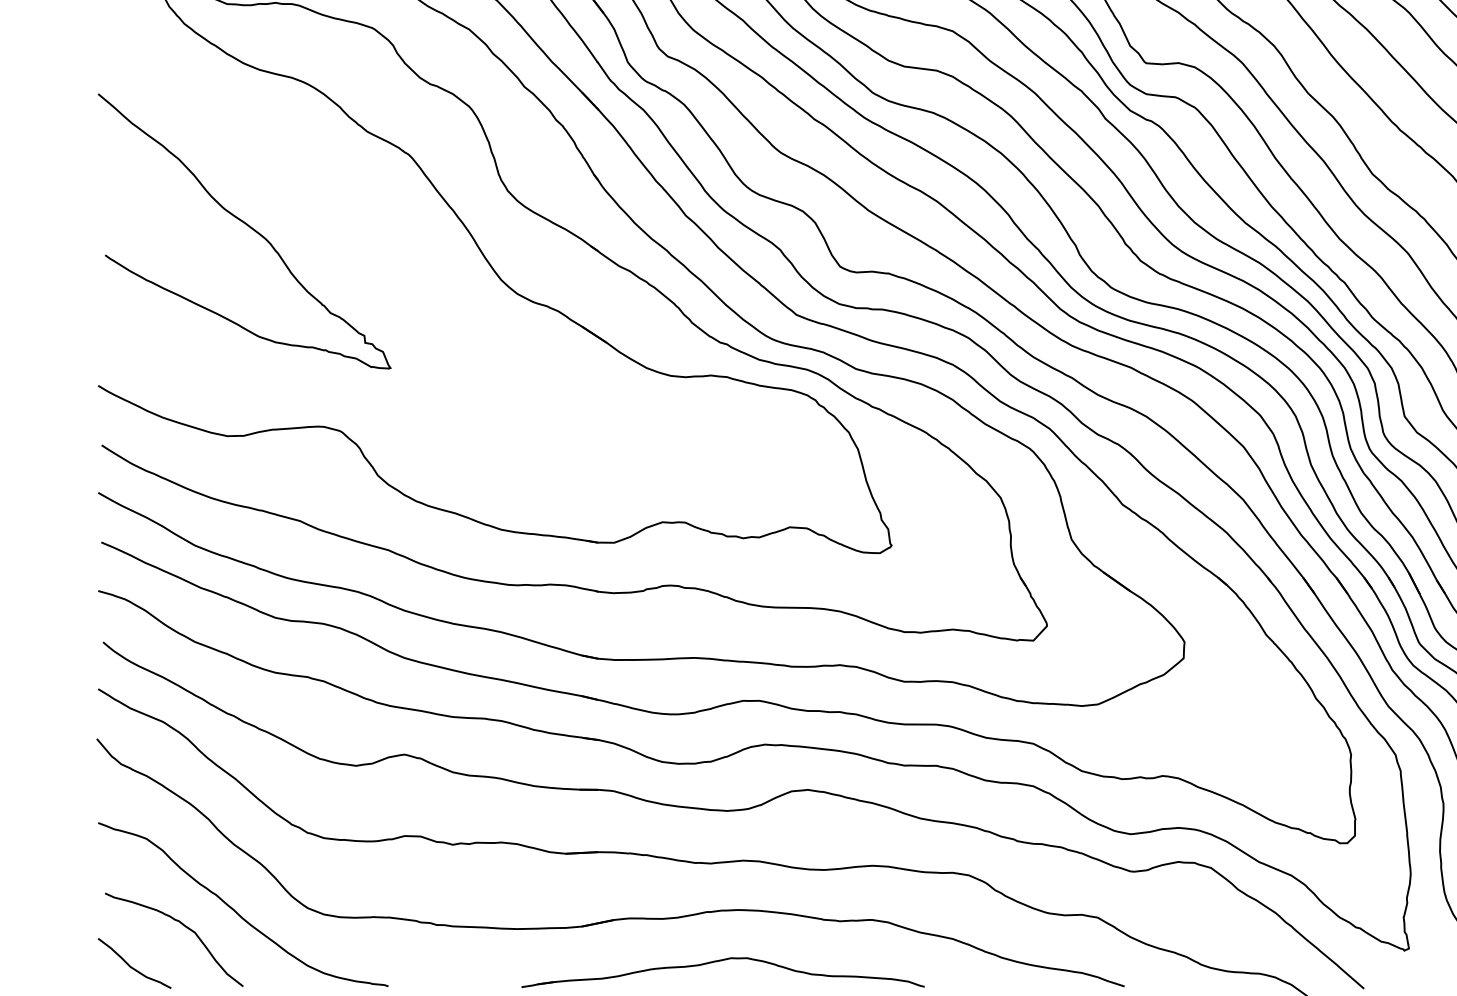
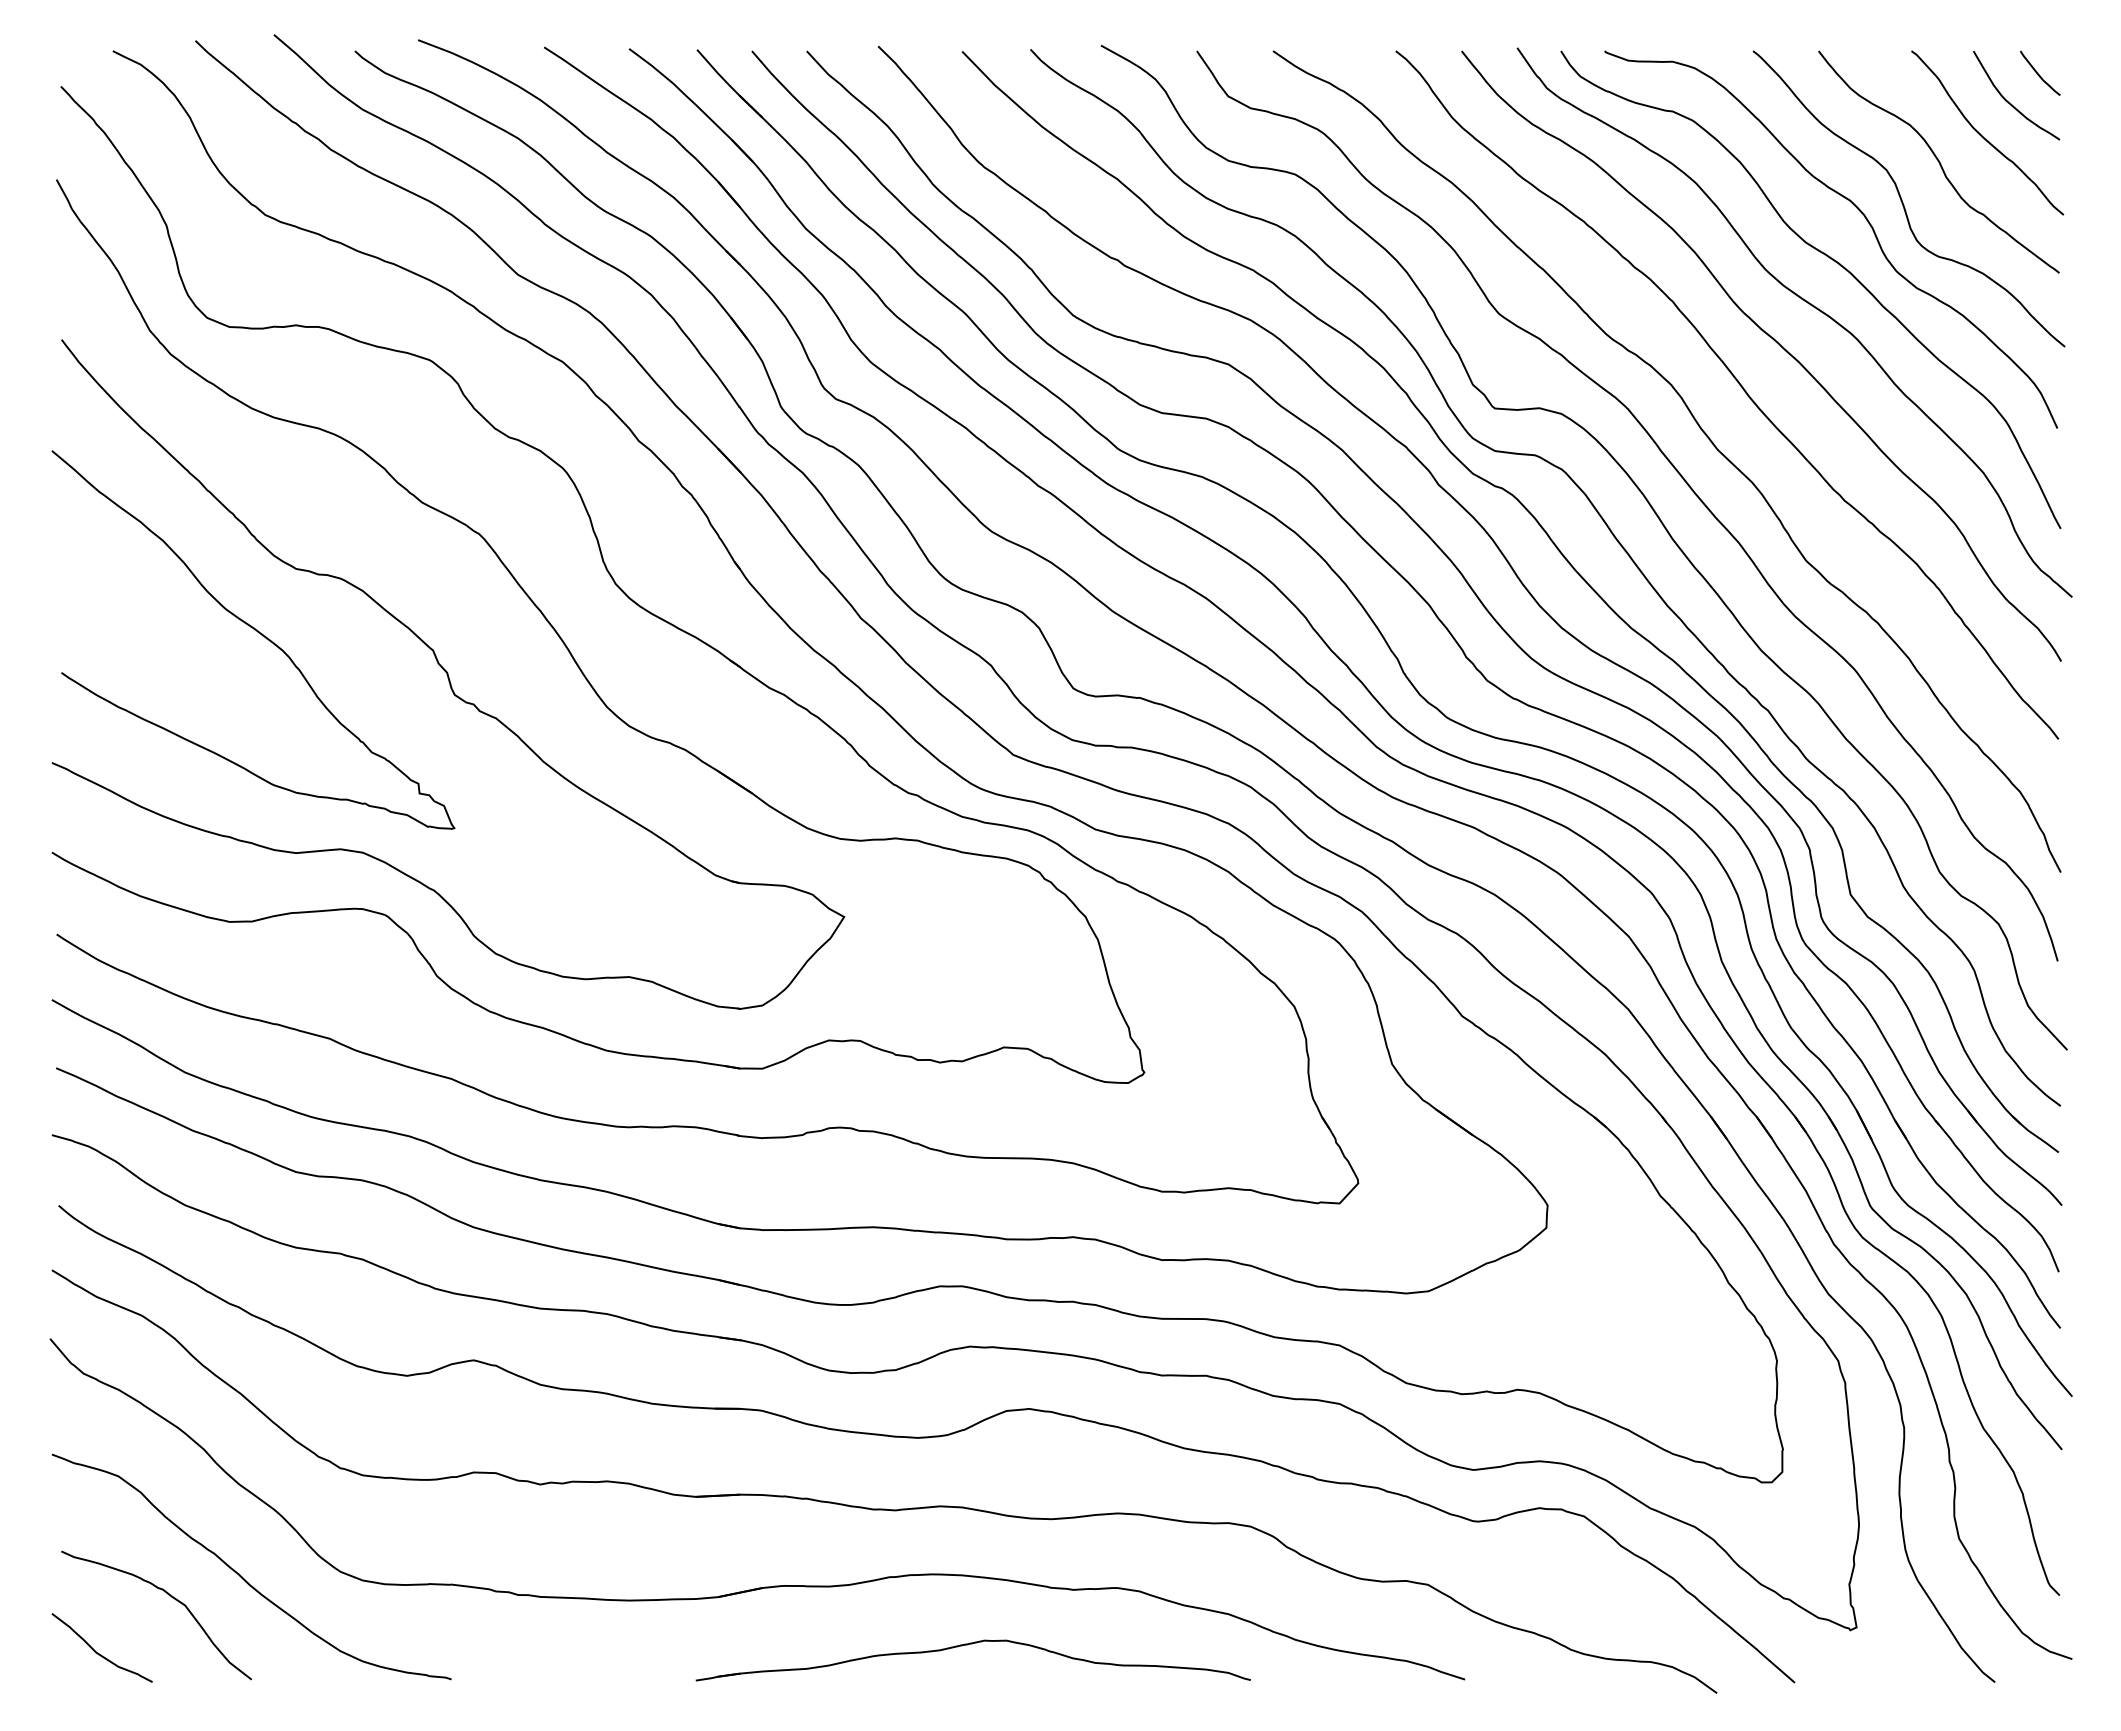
part: (386, 256) -> (448, 674), added
part: (718, 961) -> (967, 1645), moved

